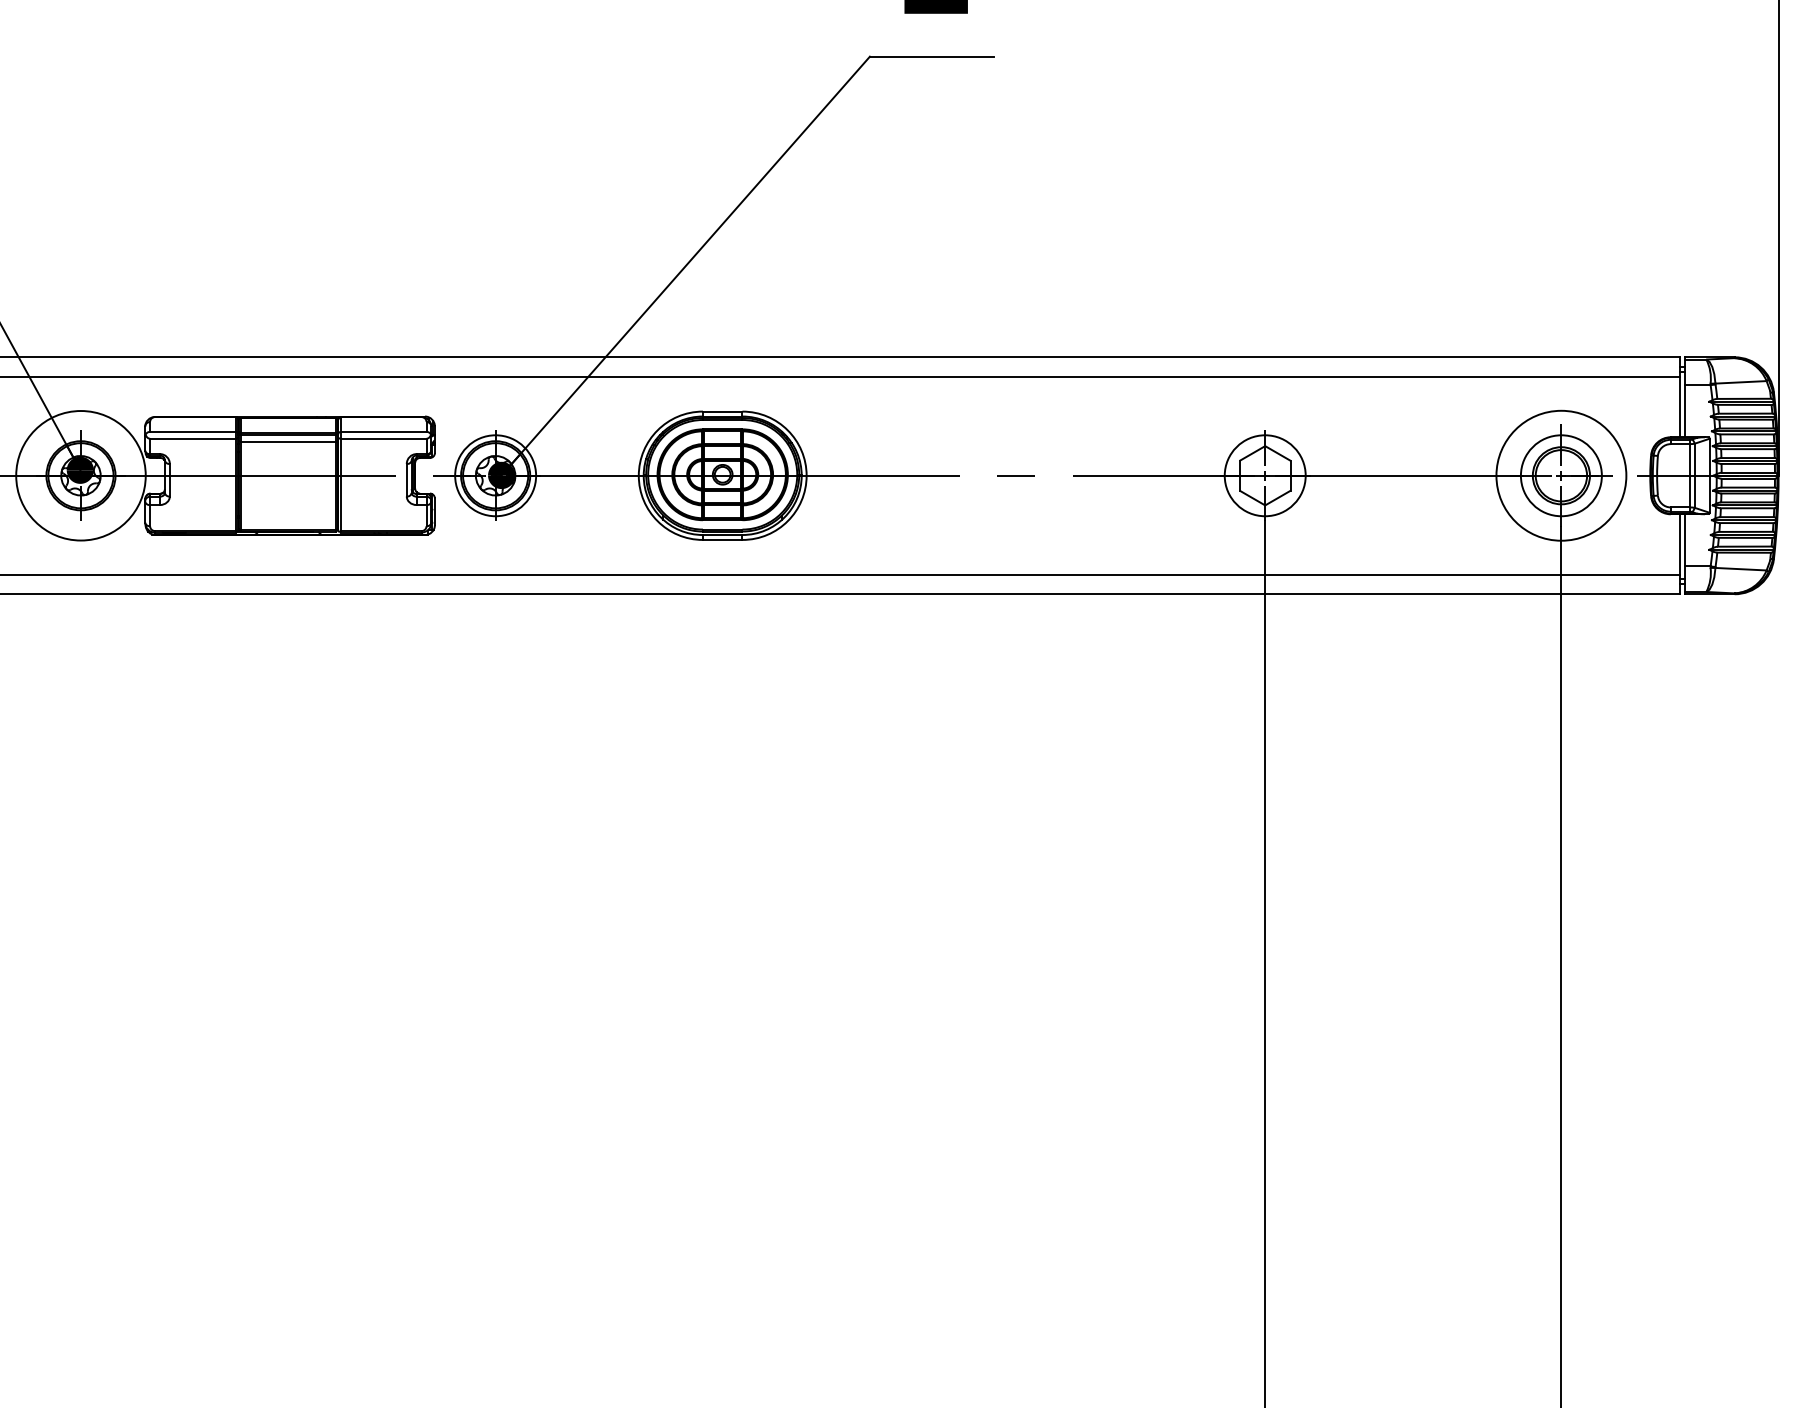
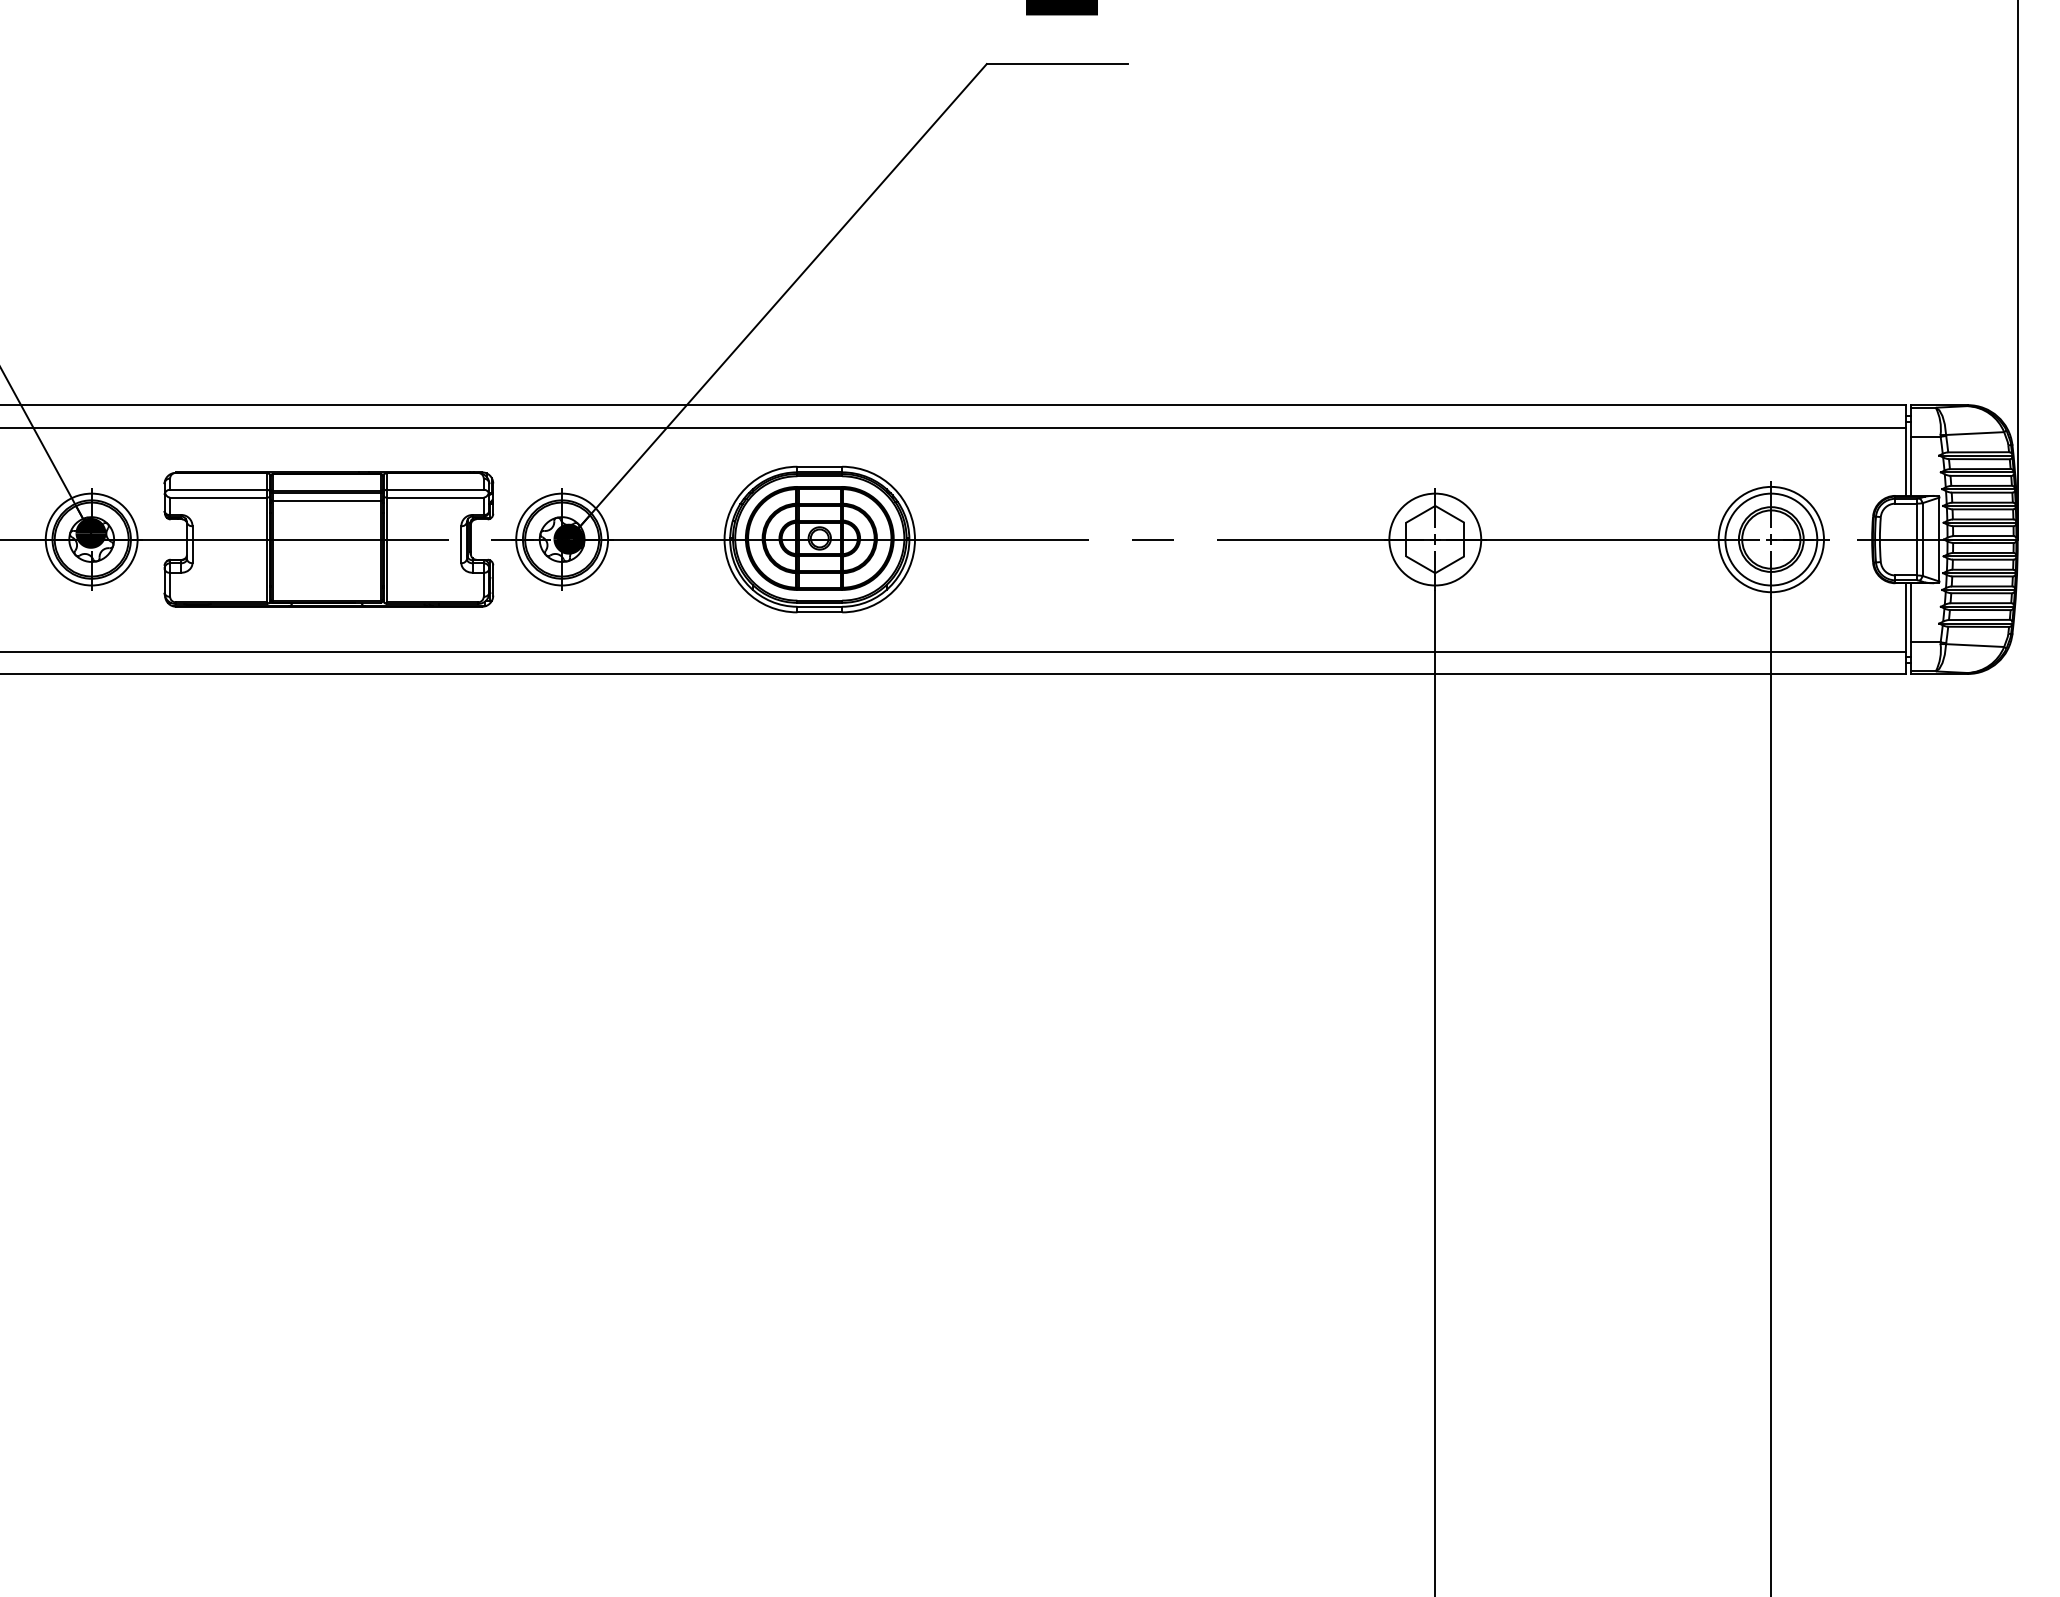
circle: (80, 475) -> (91, 539), size x0.62
circle: (1560, 475) -> (1770, 539), size x0.71

